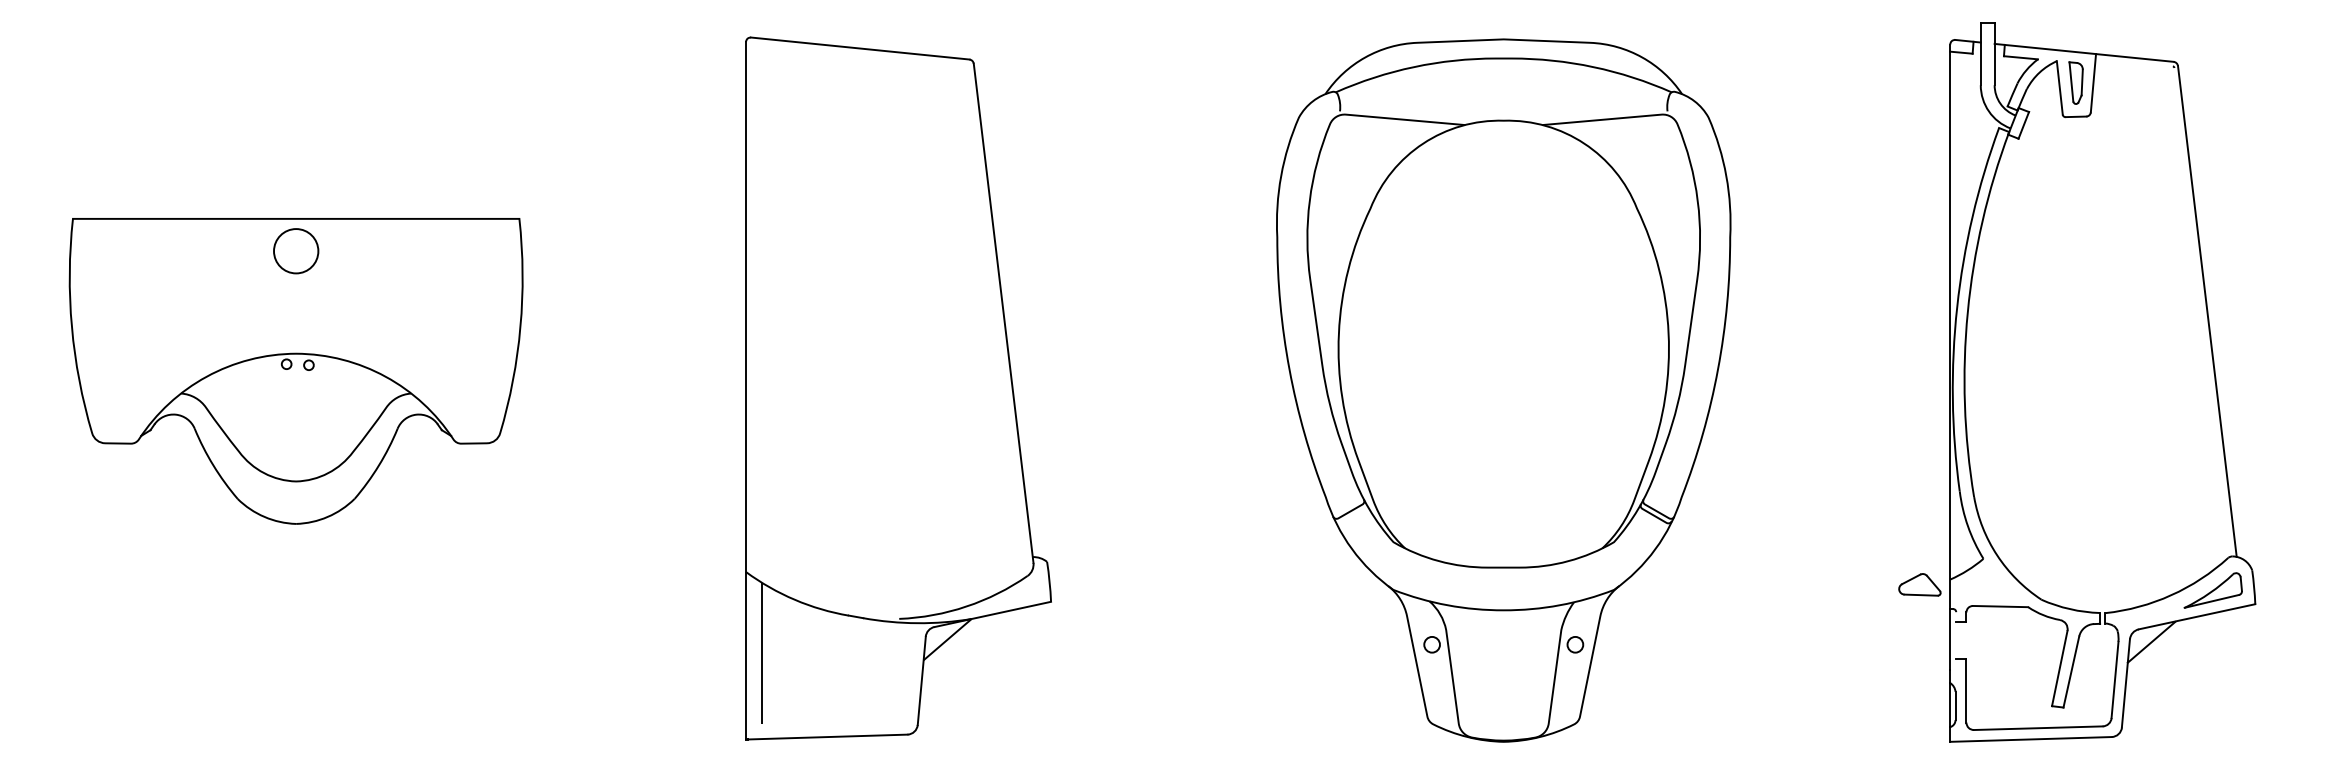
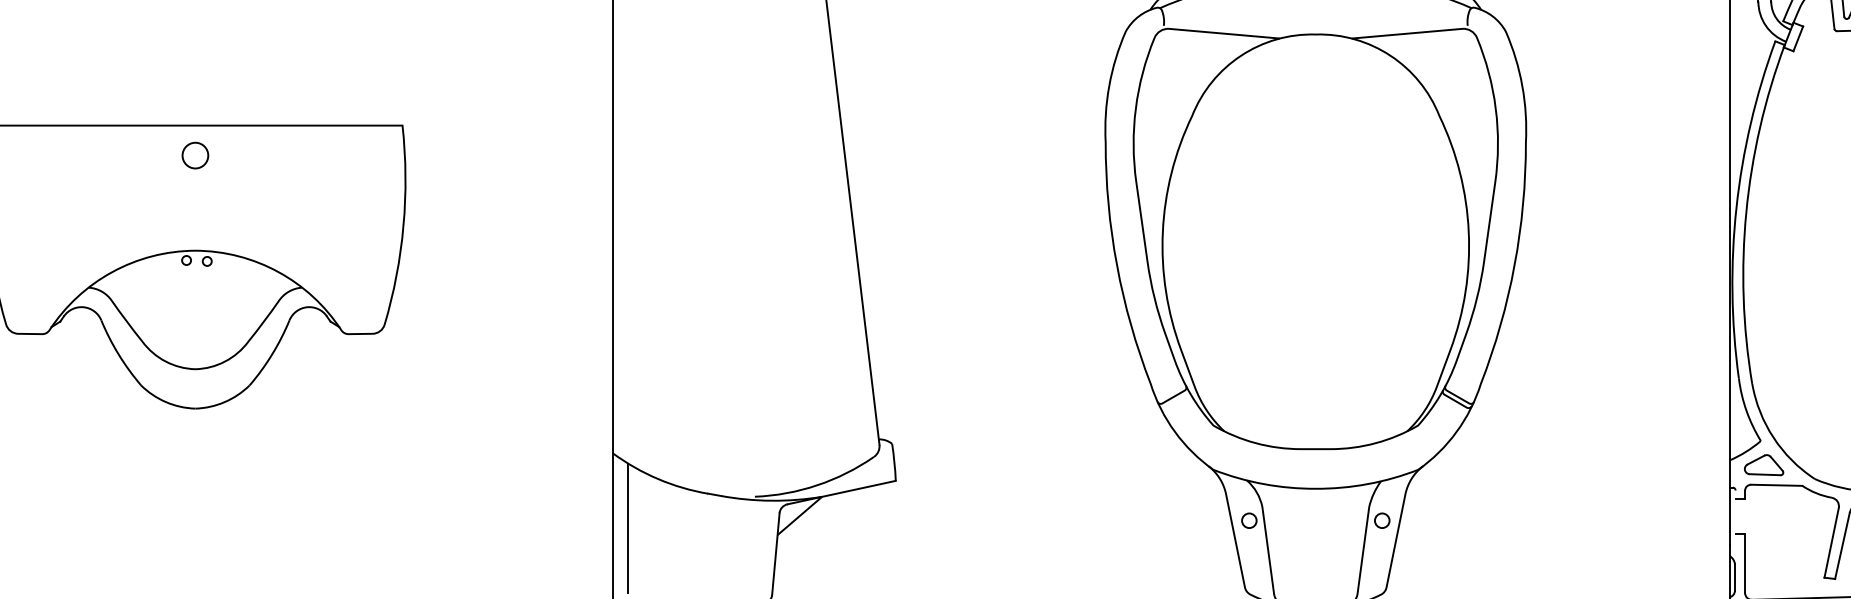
circle: (296, 251) -> (195, 155), size x0.62
part: (1919, 584) -> (1763, 464), moved

